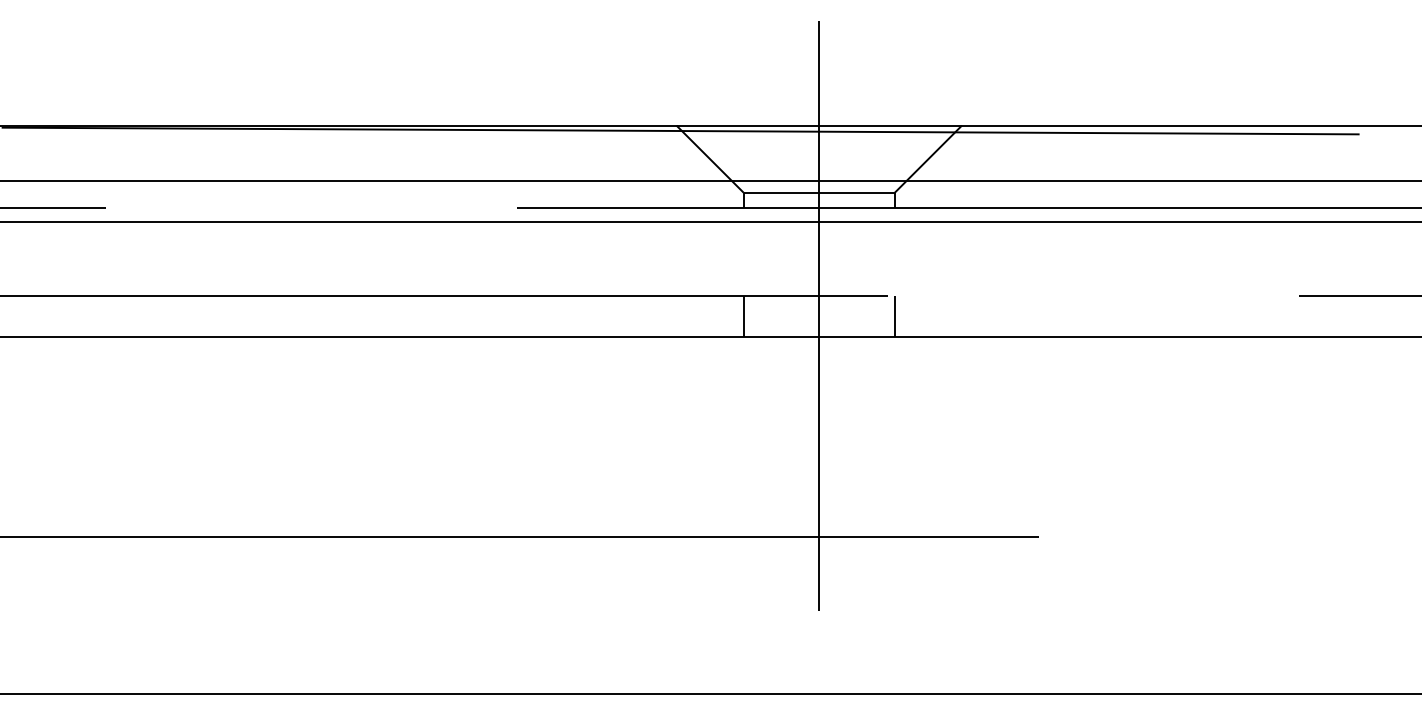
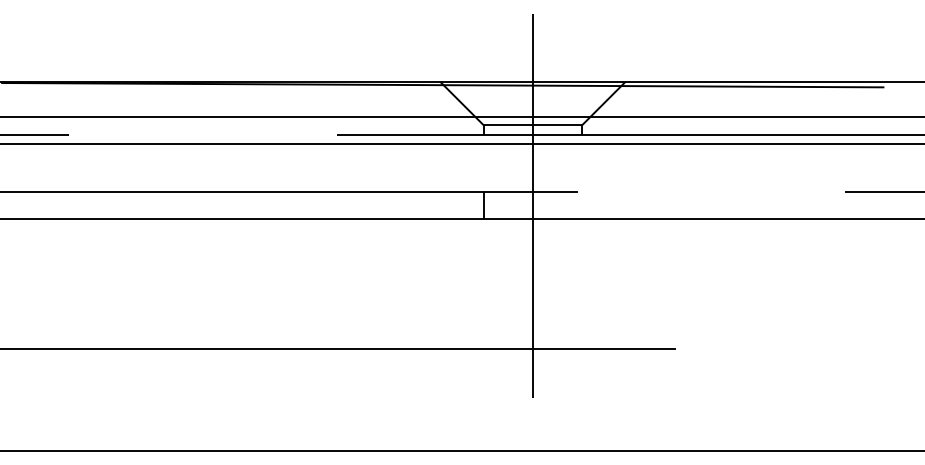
line: (893, 315) -> (581, 205), removed

